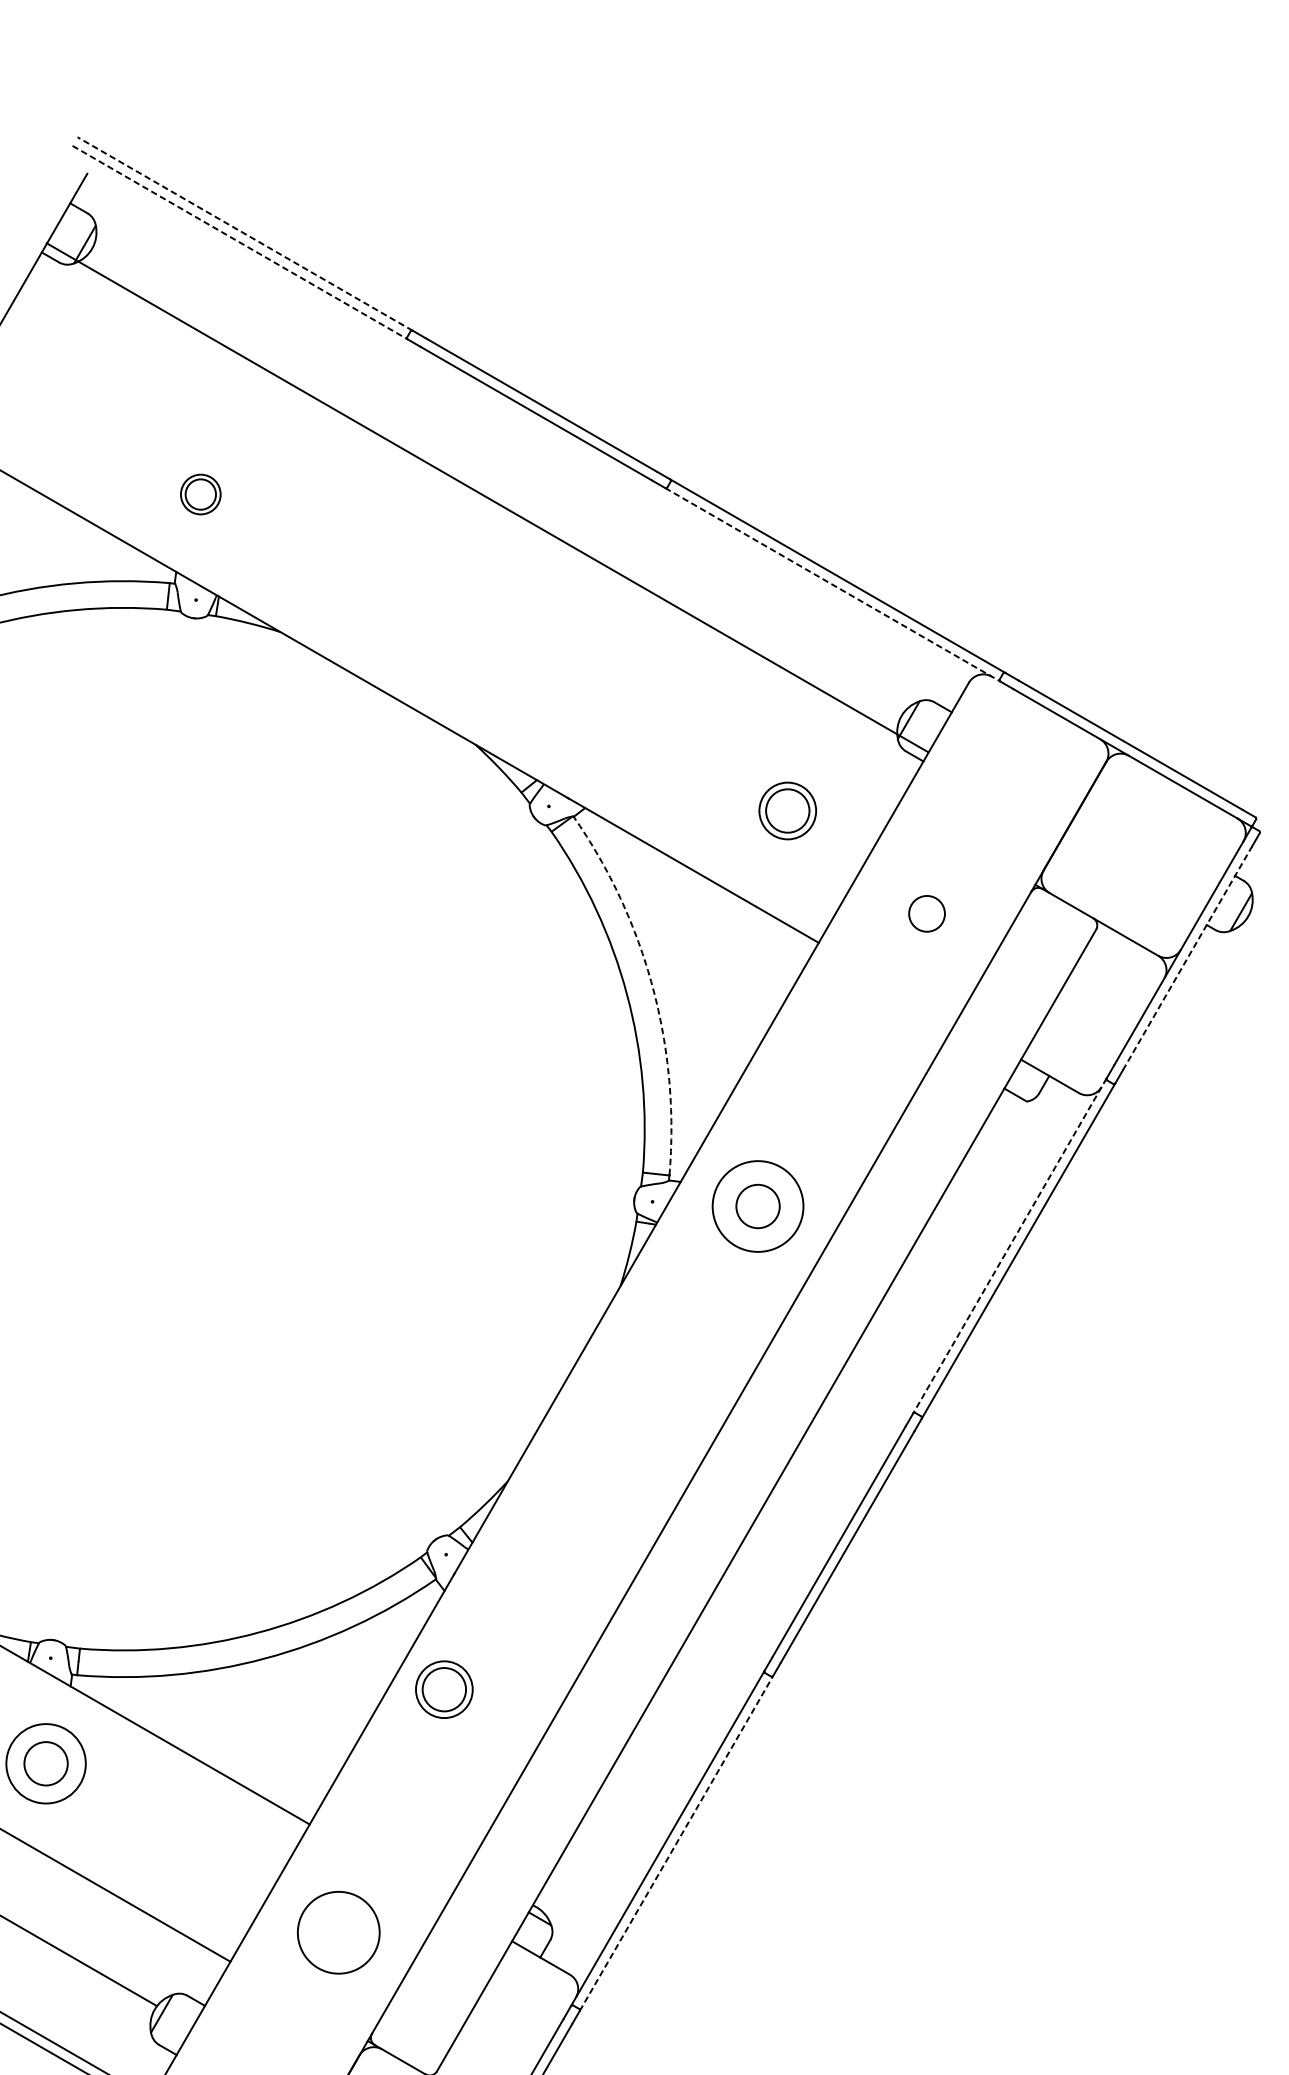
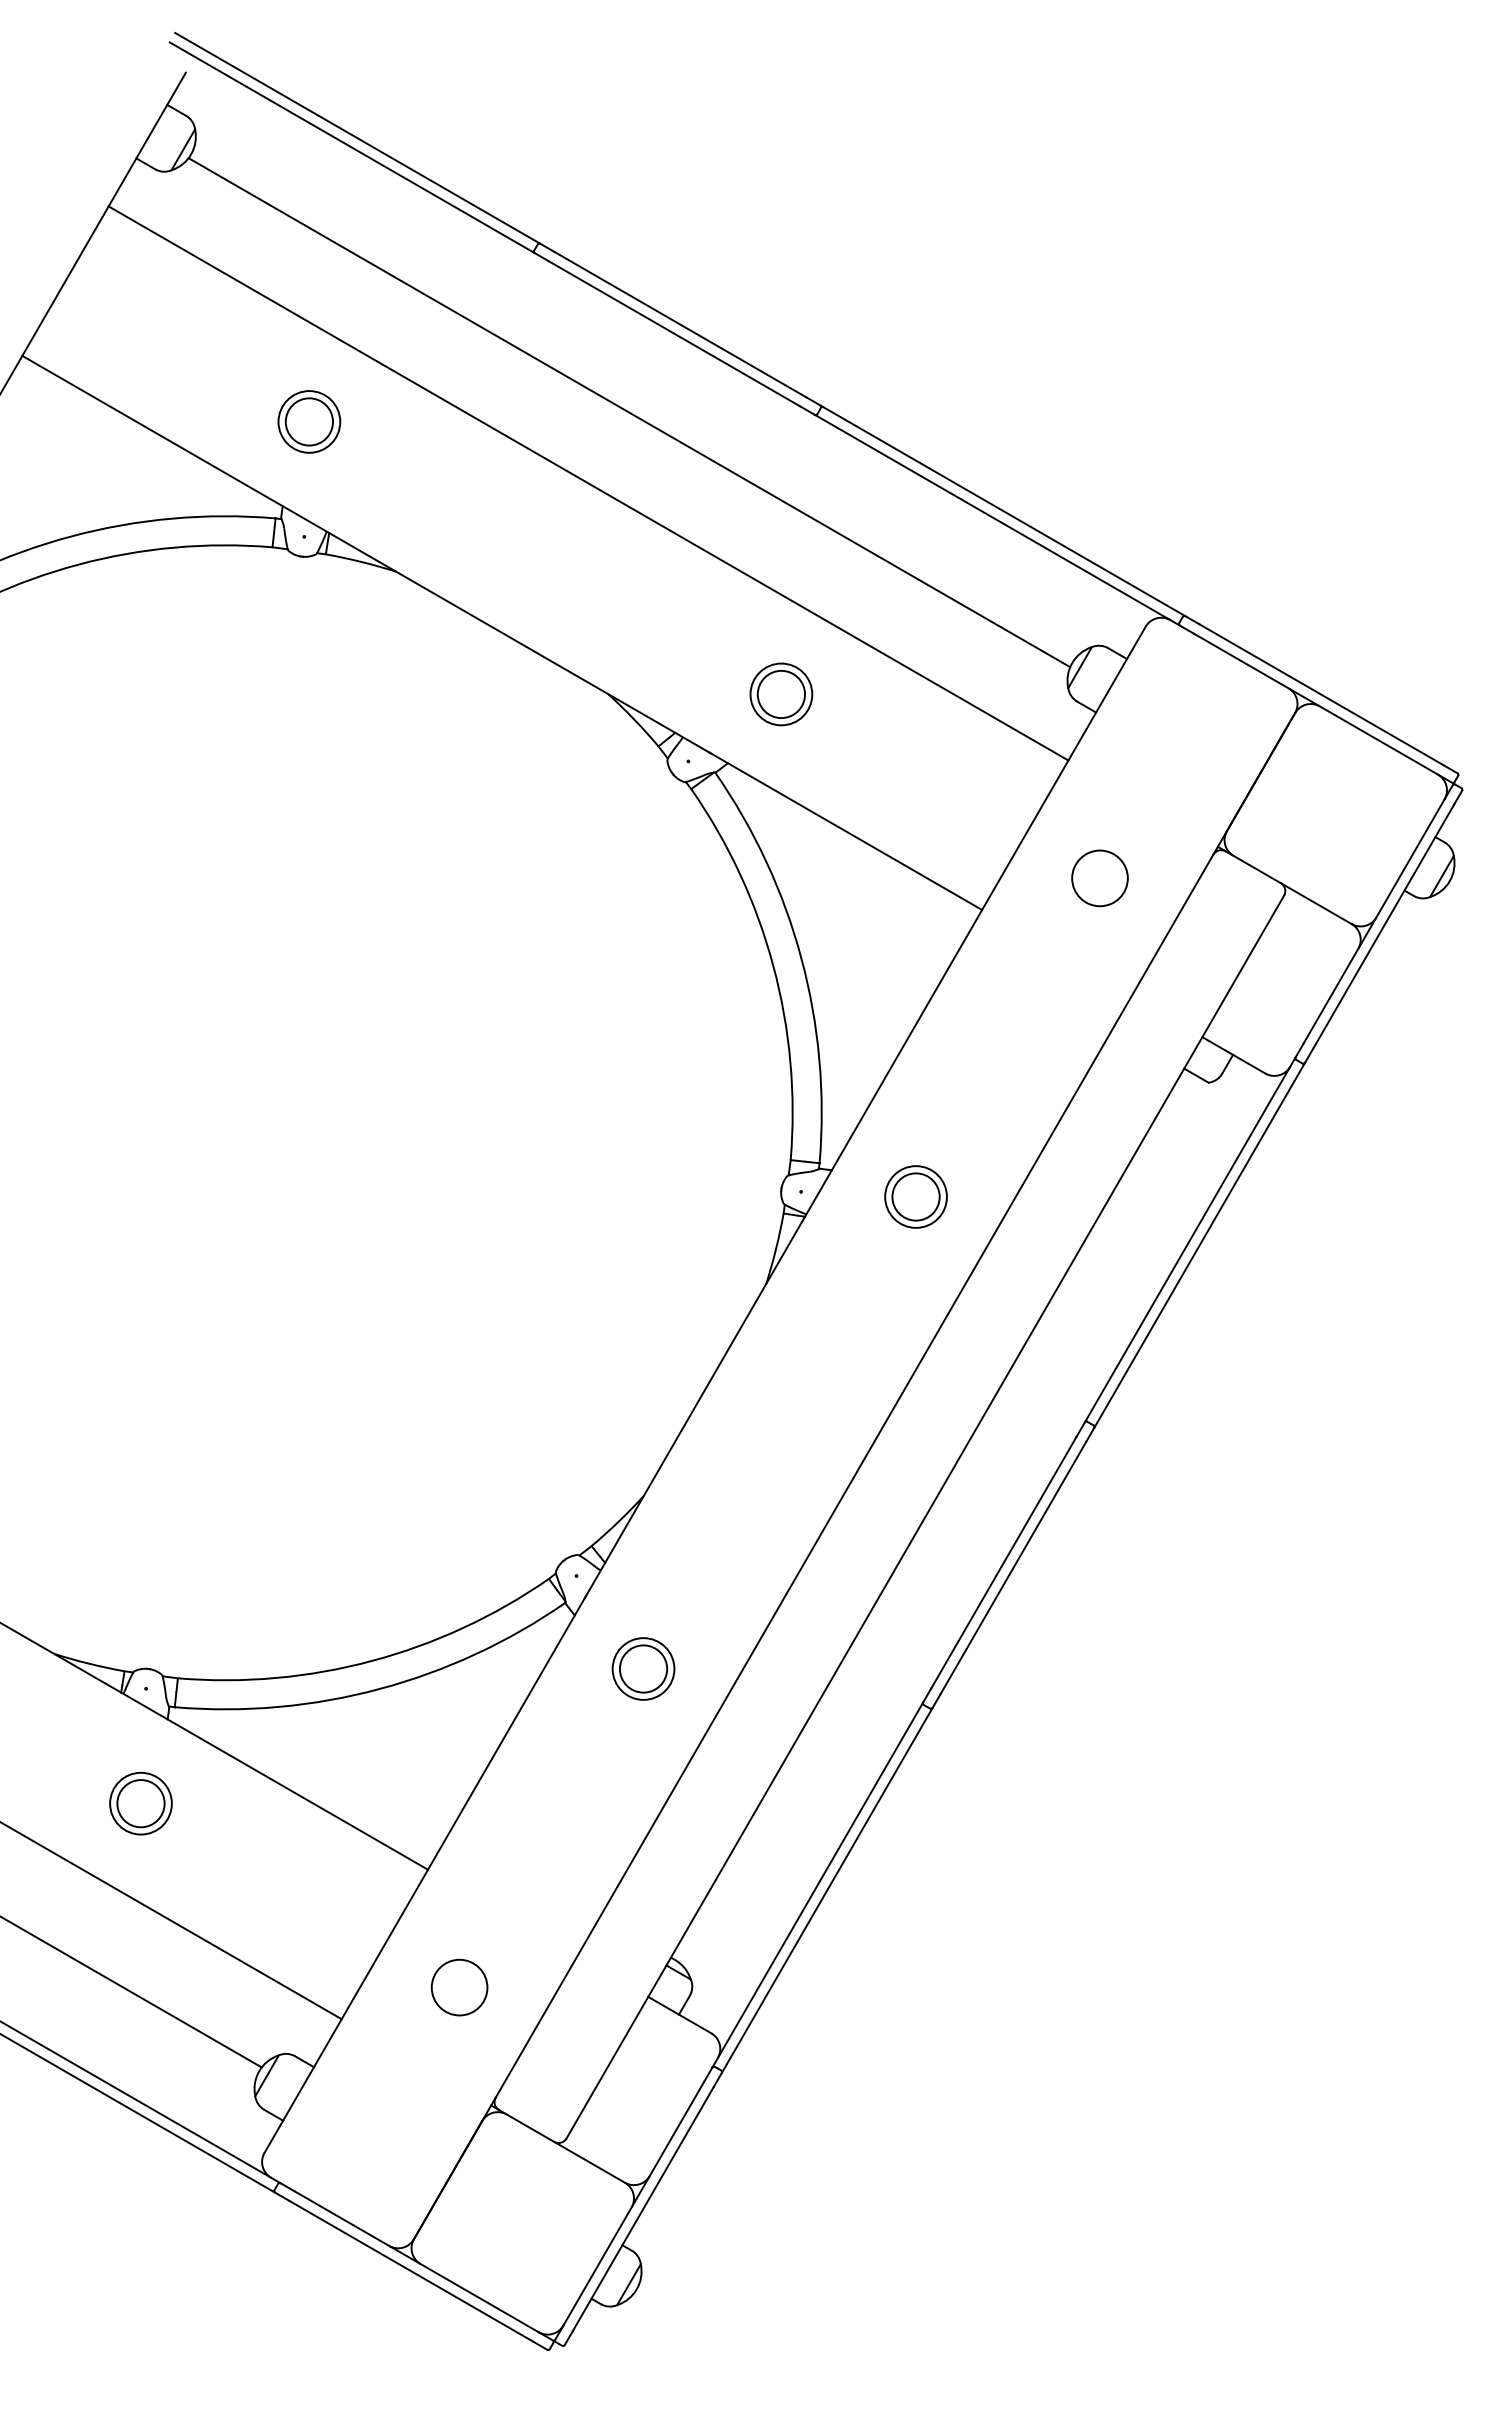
line: (244, 234) -> (357, 138), dashed -> solid
line: (240, 242) -> (352, 147), dashed -> solid
line: (494, 485) -> (629, 412), added
part: (200, 494) -> (309, 421), size x1.43
line: (487, 497) -> (588, 483), moved
line: (832, 585) -> (997, 520), dashed -> solid
part: (787, 811) -> (781, 694), moved
circle: (926, 913) -> (1099, 878), size x1.43
line: (1187, 958) -> (1383, 926), dashed -> solid
arc: (652, 987) -> (801, 958), dashed -> solid
circle: (757, 1206) -> (915, 1196), size x0.62
line: (1010, 1245) -> (1190, 1239), dashed -> solid
part: (444, 1689) -> (643, 1668), moved
circle: (45, 1763) -> (140, 1803), size x0.71
line: (676, 1843) -> (827, 1890), dashed -> solid
circle: (338, 1932) -> (459, 1987), size x0.62

